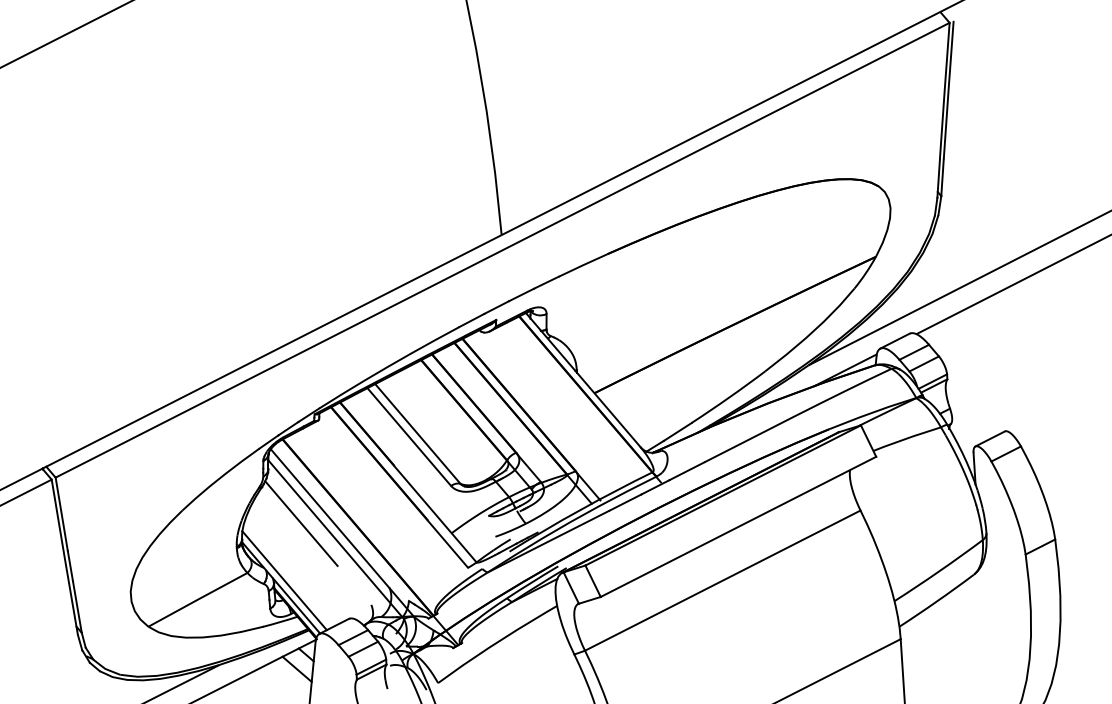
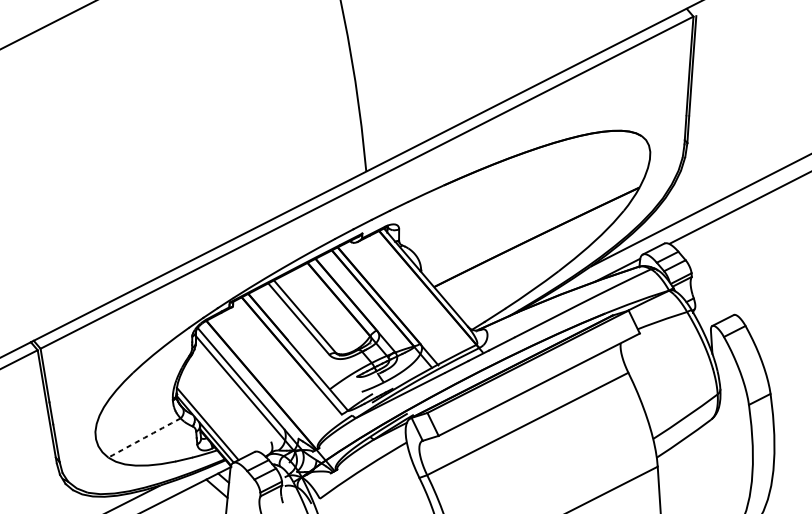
line: (301, 523) -> (220, 382), removed
arc: (197, 599) -> (144, 437), solid -> dashed

